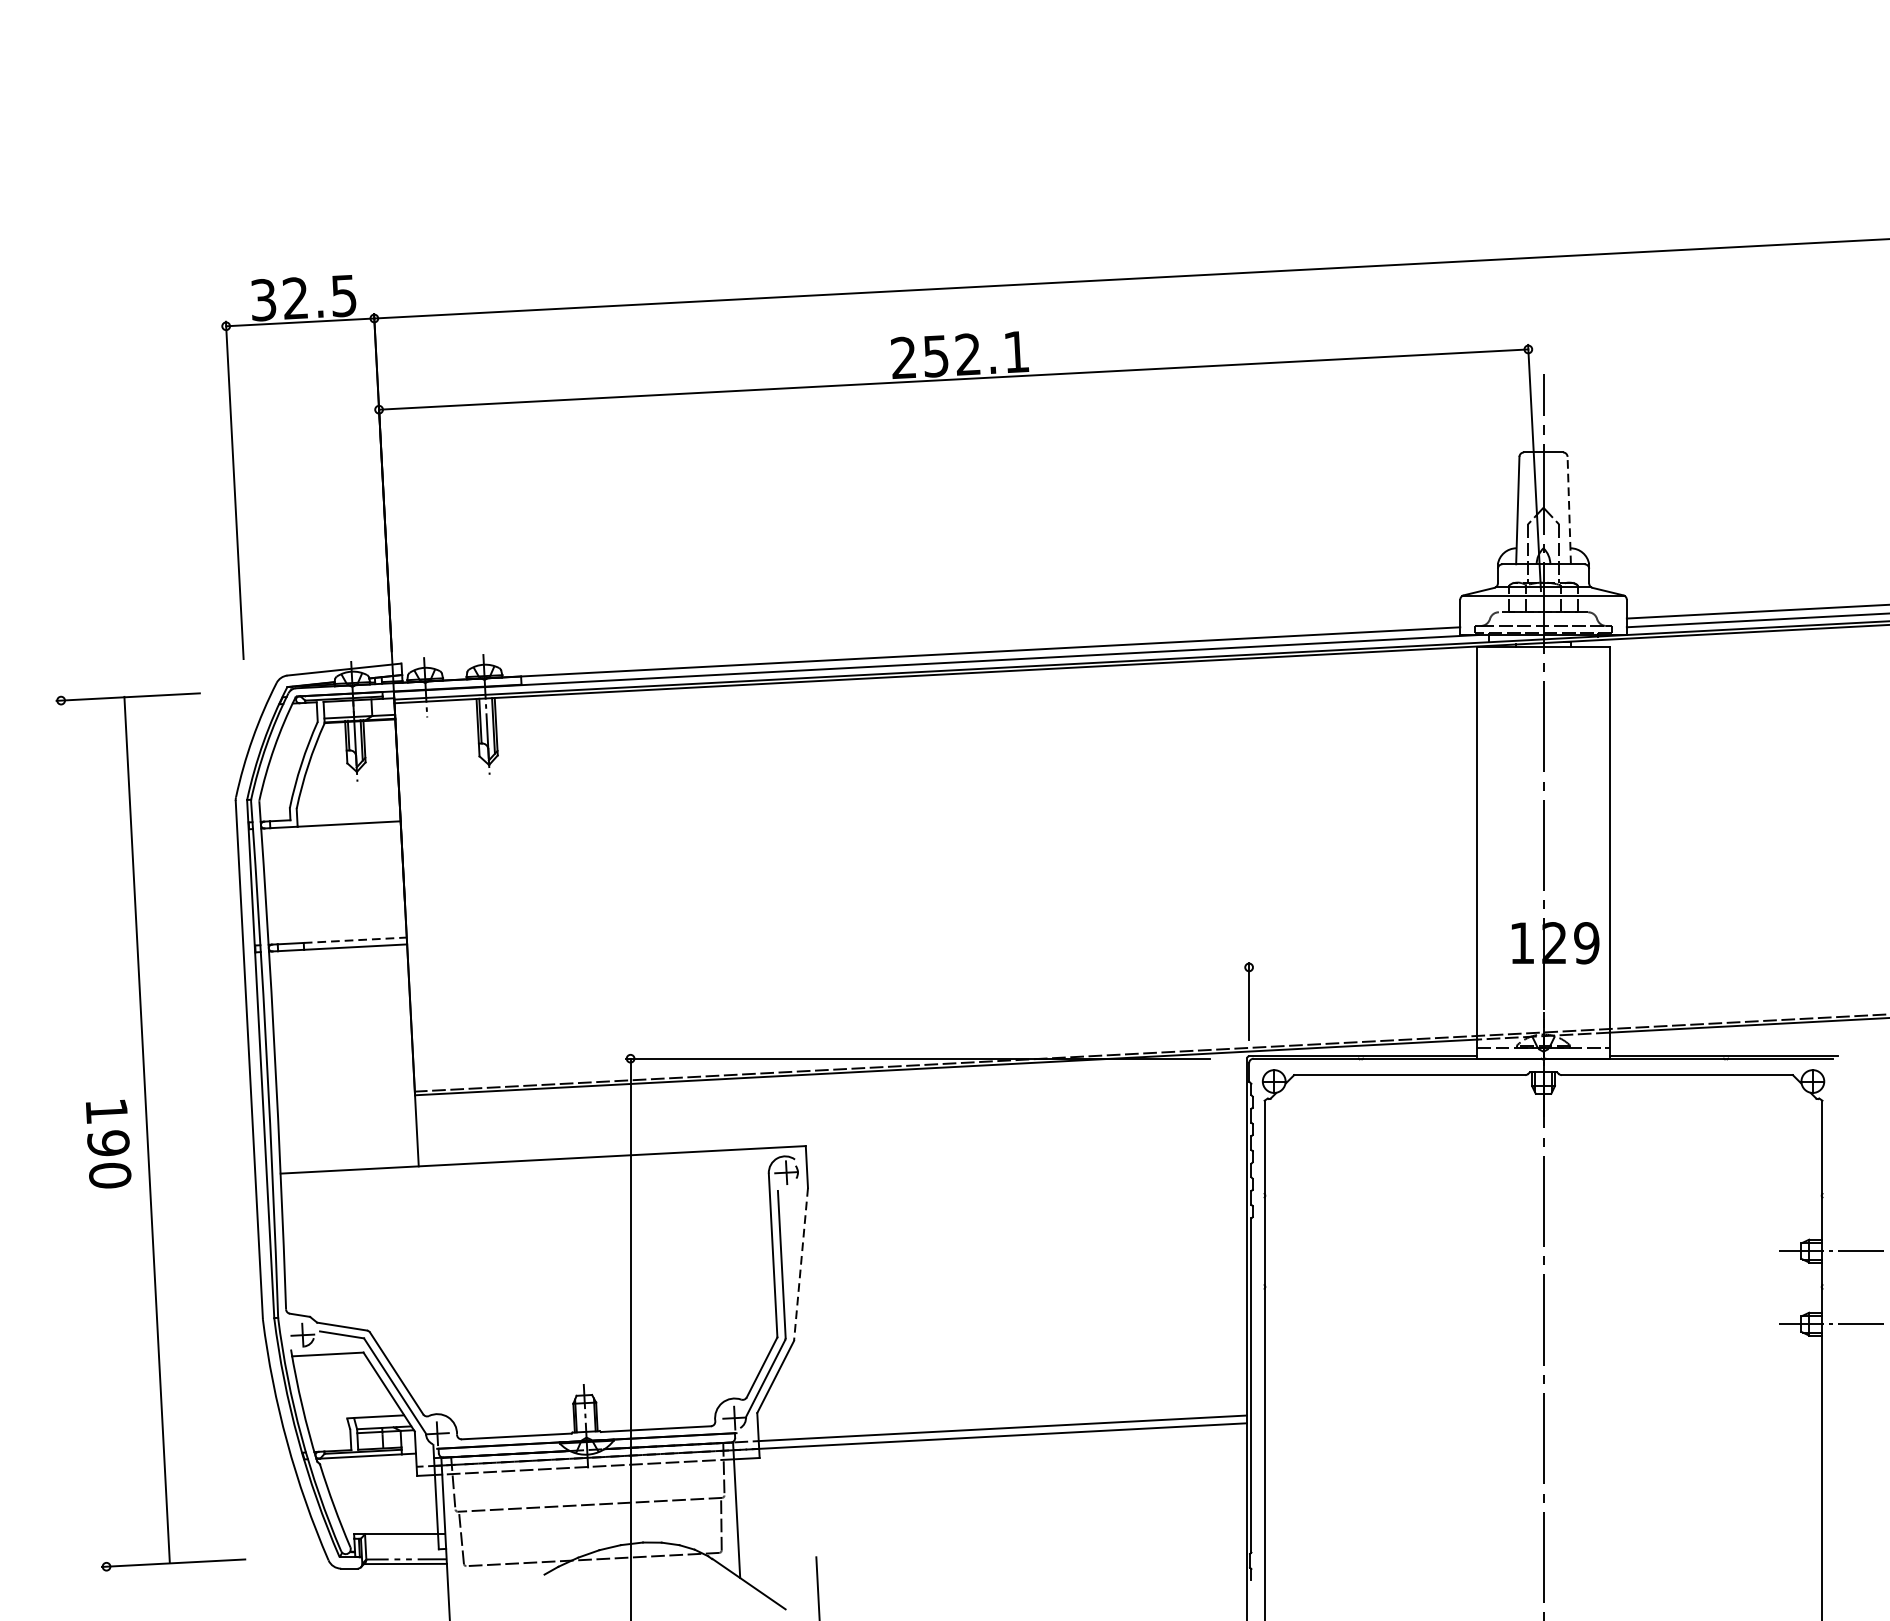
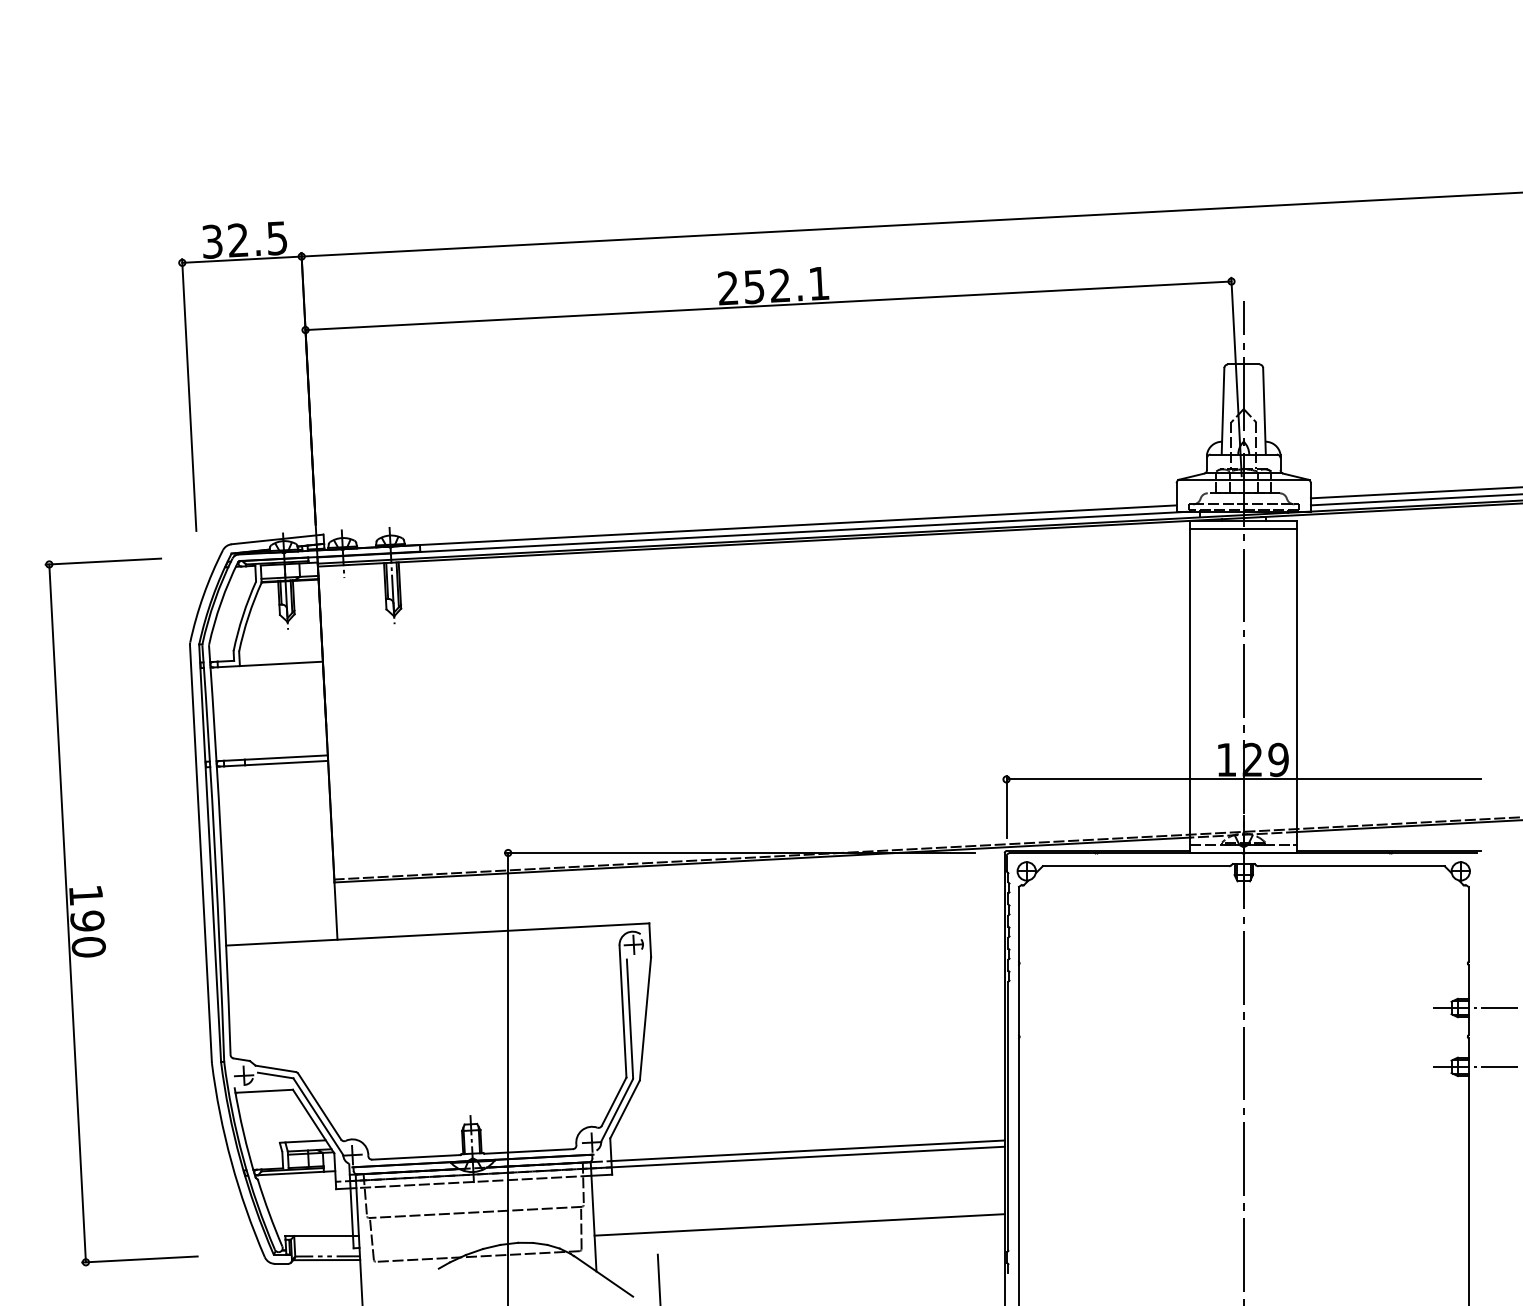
line: (1569, 509) -> (1264, 410), dashed -> solid
line: (1543, 657) -> (1243, 529), added
line: (355, 940) -> (286, 757), dashed -> solid
line: (1543, 967) -> (1243, 779), added
line: (146, 1130) -> (67, 913), moved
line: (801, 1264) -> (645, 1018), dashed -> solid
line: (992, 1519) -> (799, 1224), added

